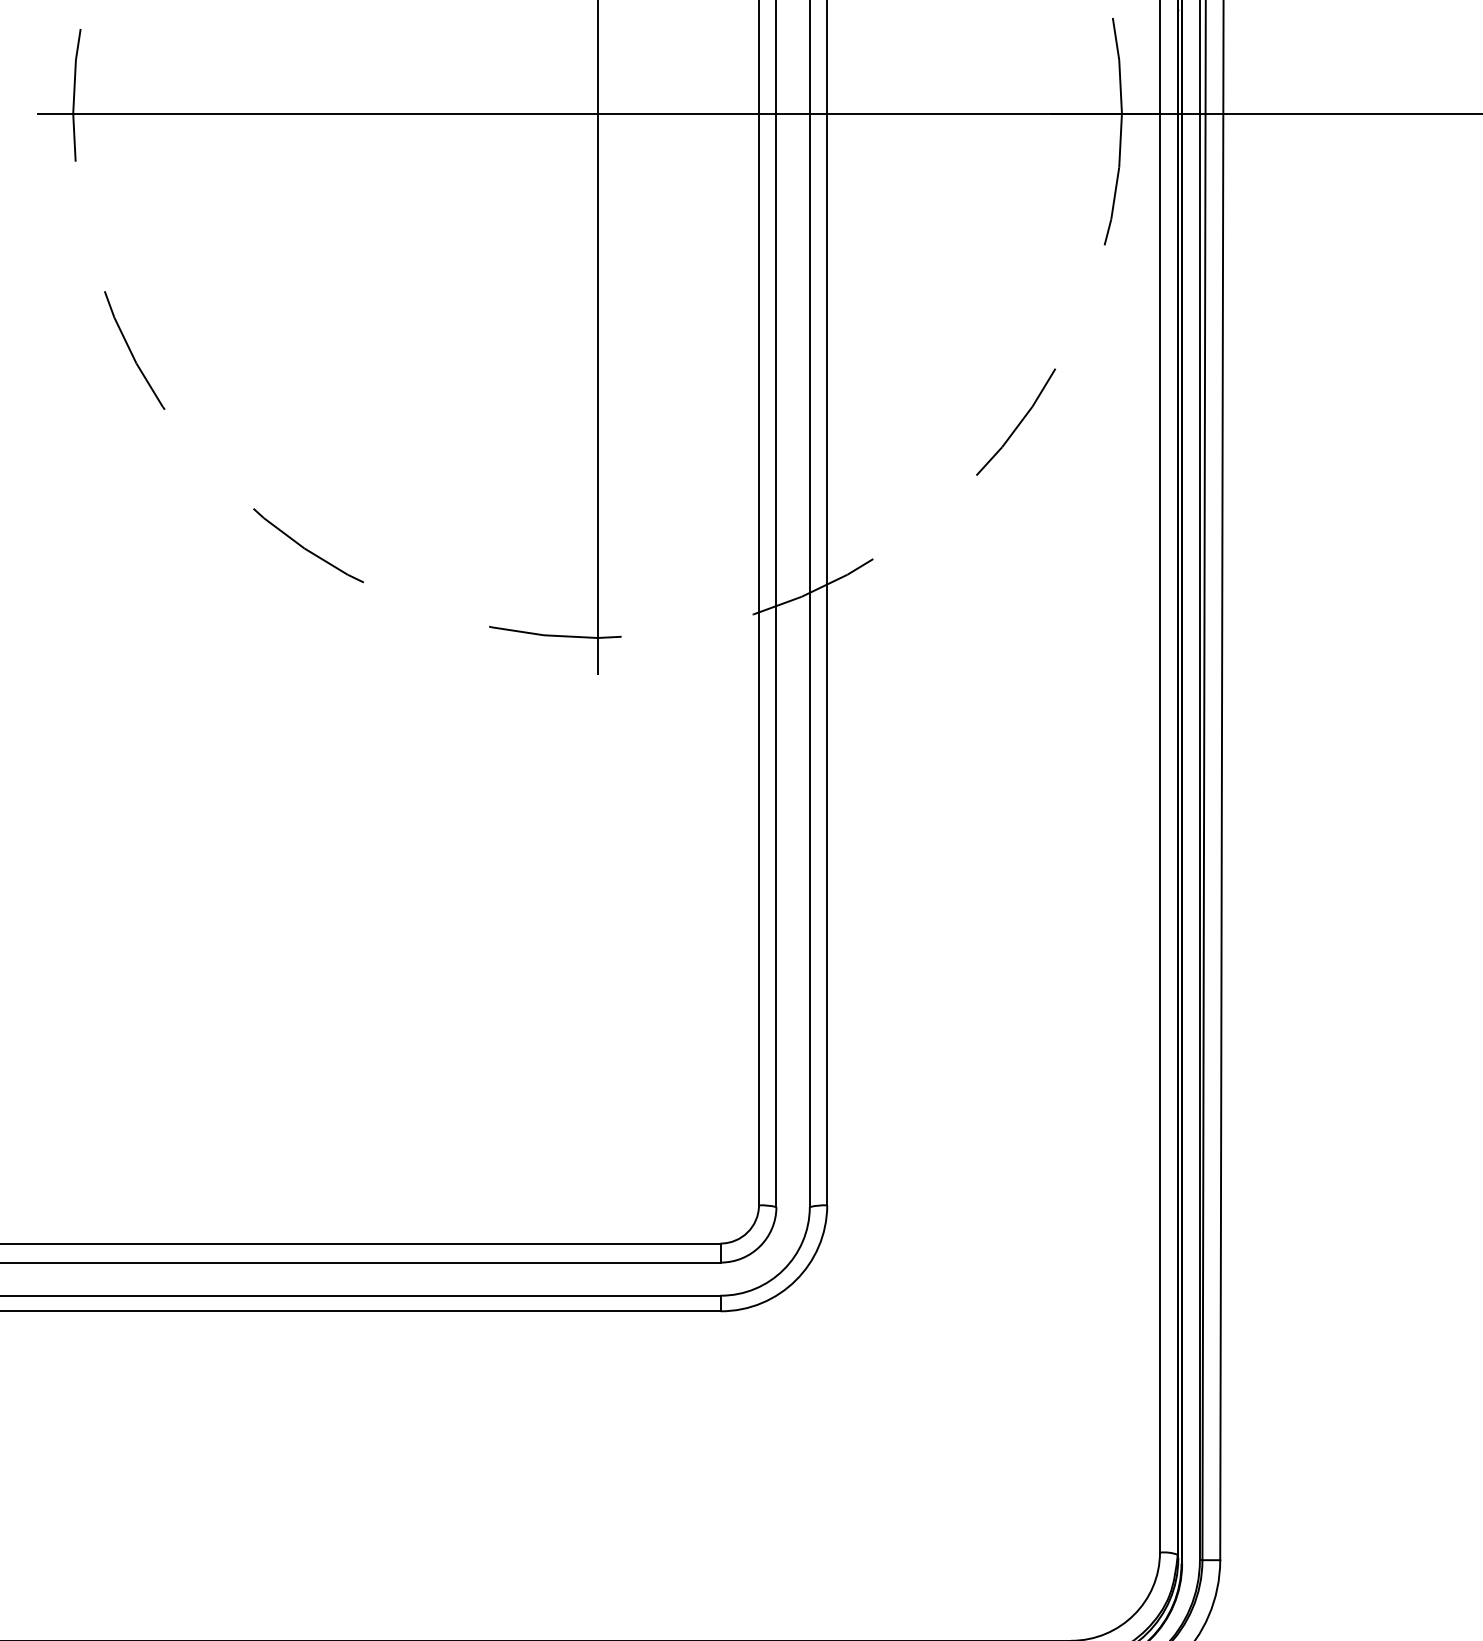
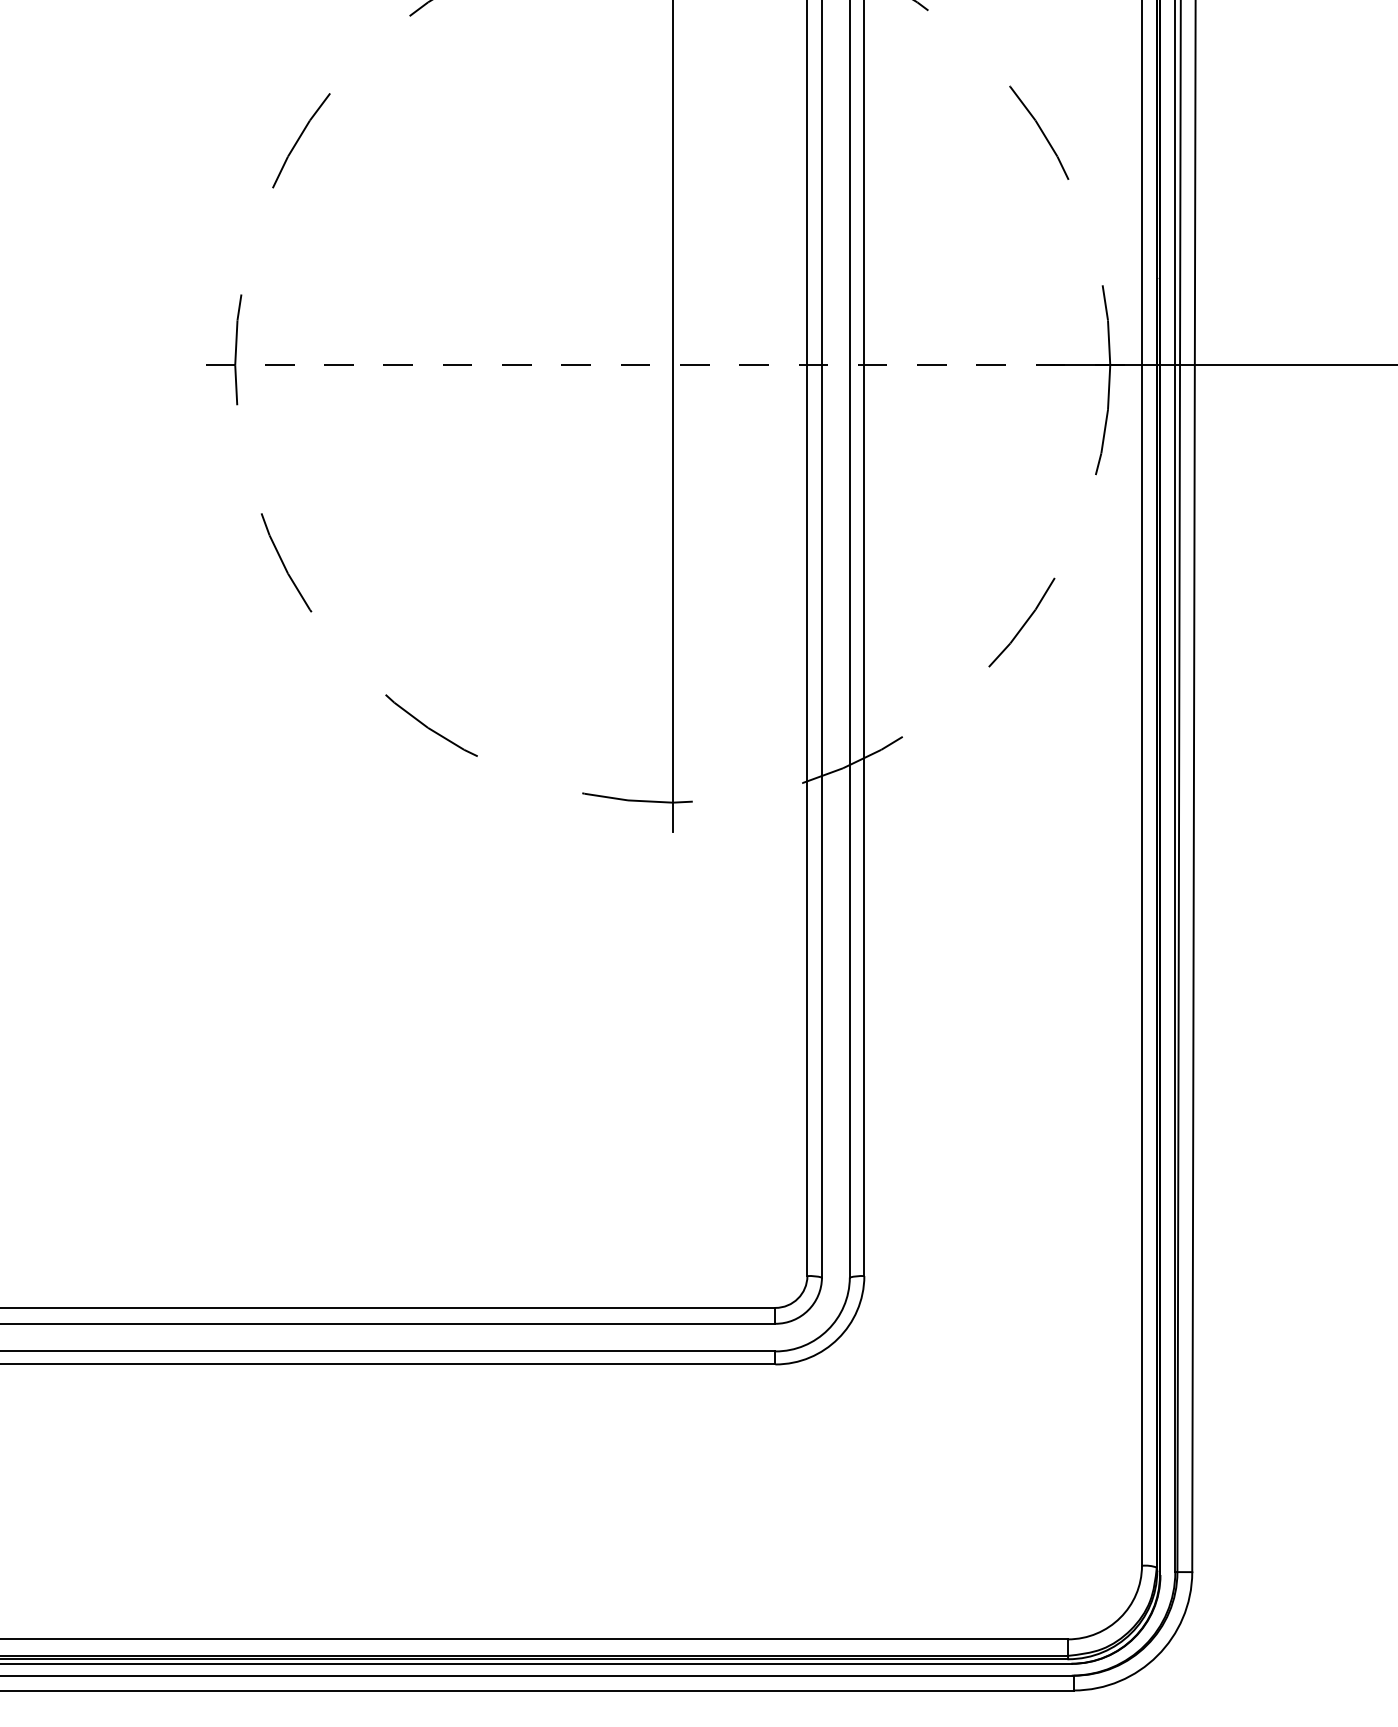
line: (598, 114) -> (673, 365), solid -> dashed

